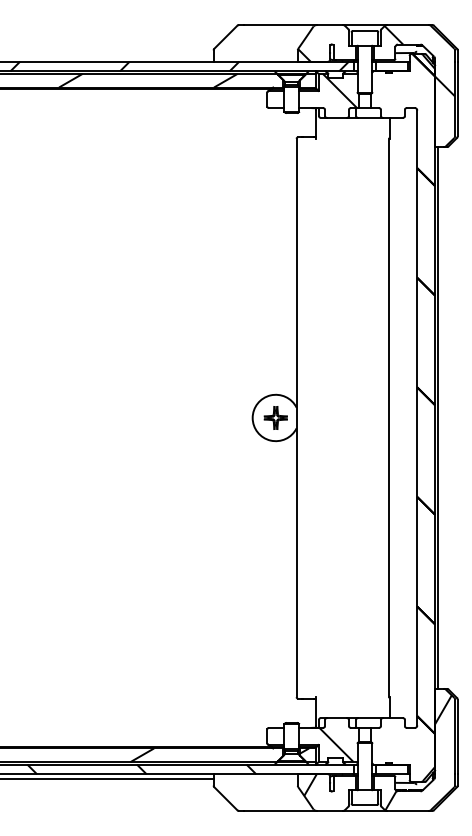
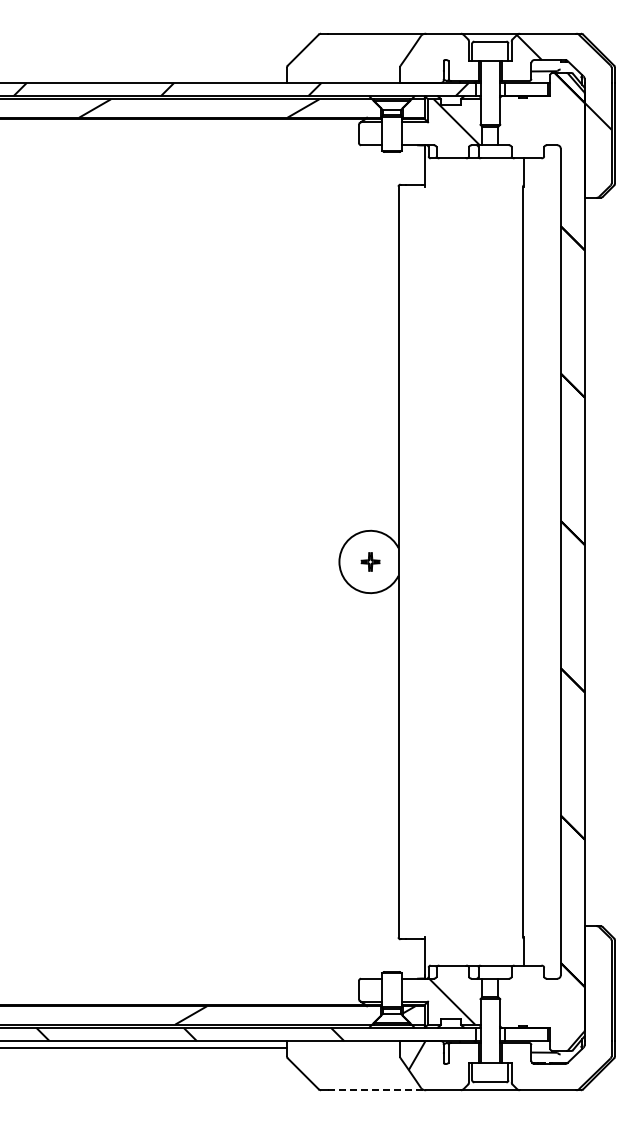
hatch: (304, 55) -> (408, 74), removed
part: (275, 417) -> (370, 561), size x0.6
line: (437, 417) -> (588, 561), removed
hatch: (418, 752) -> (562, 1011), removed
line: (280, 811) -> (377, 1090), solid -> dashed

